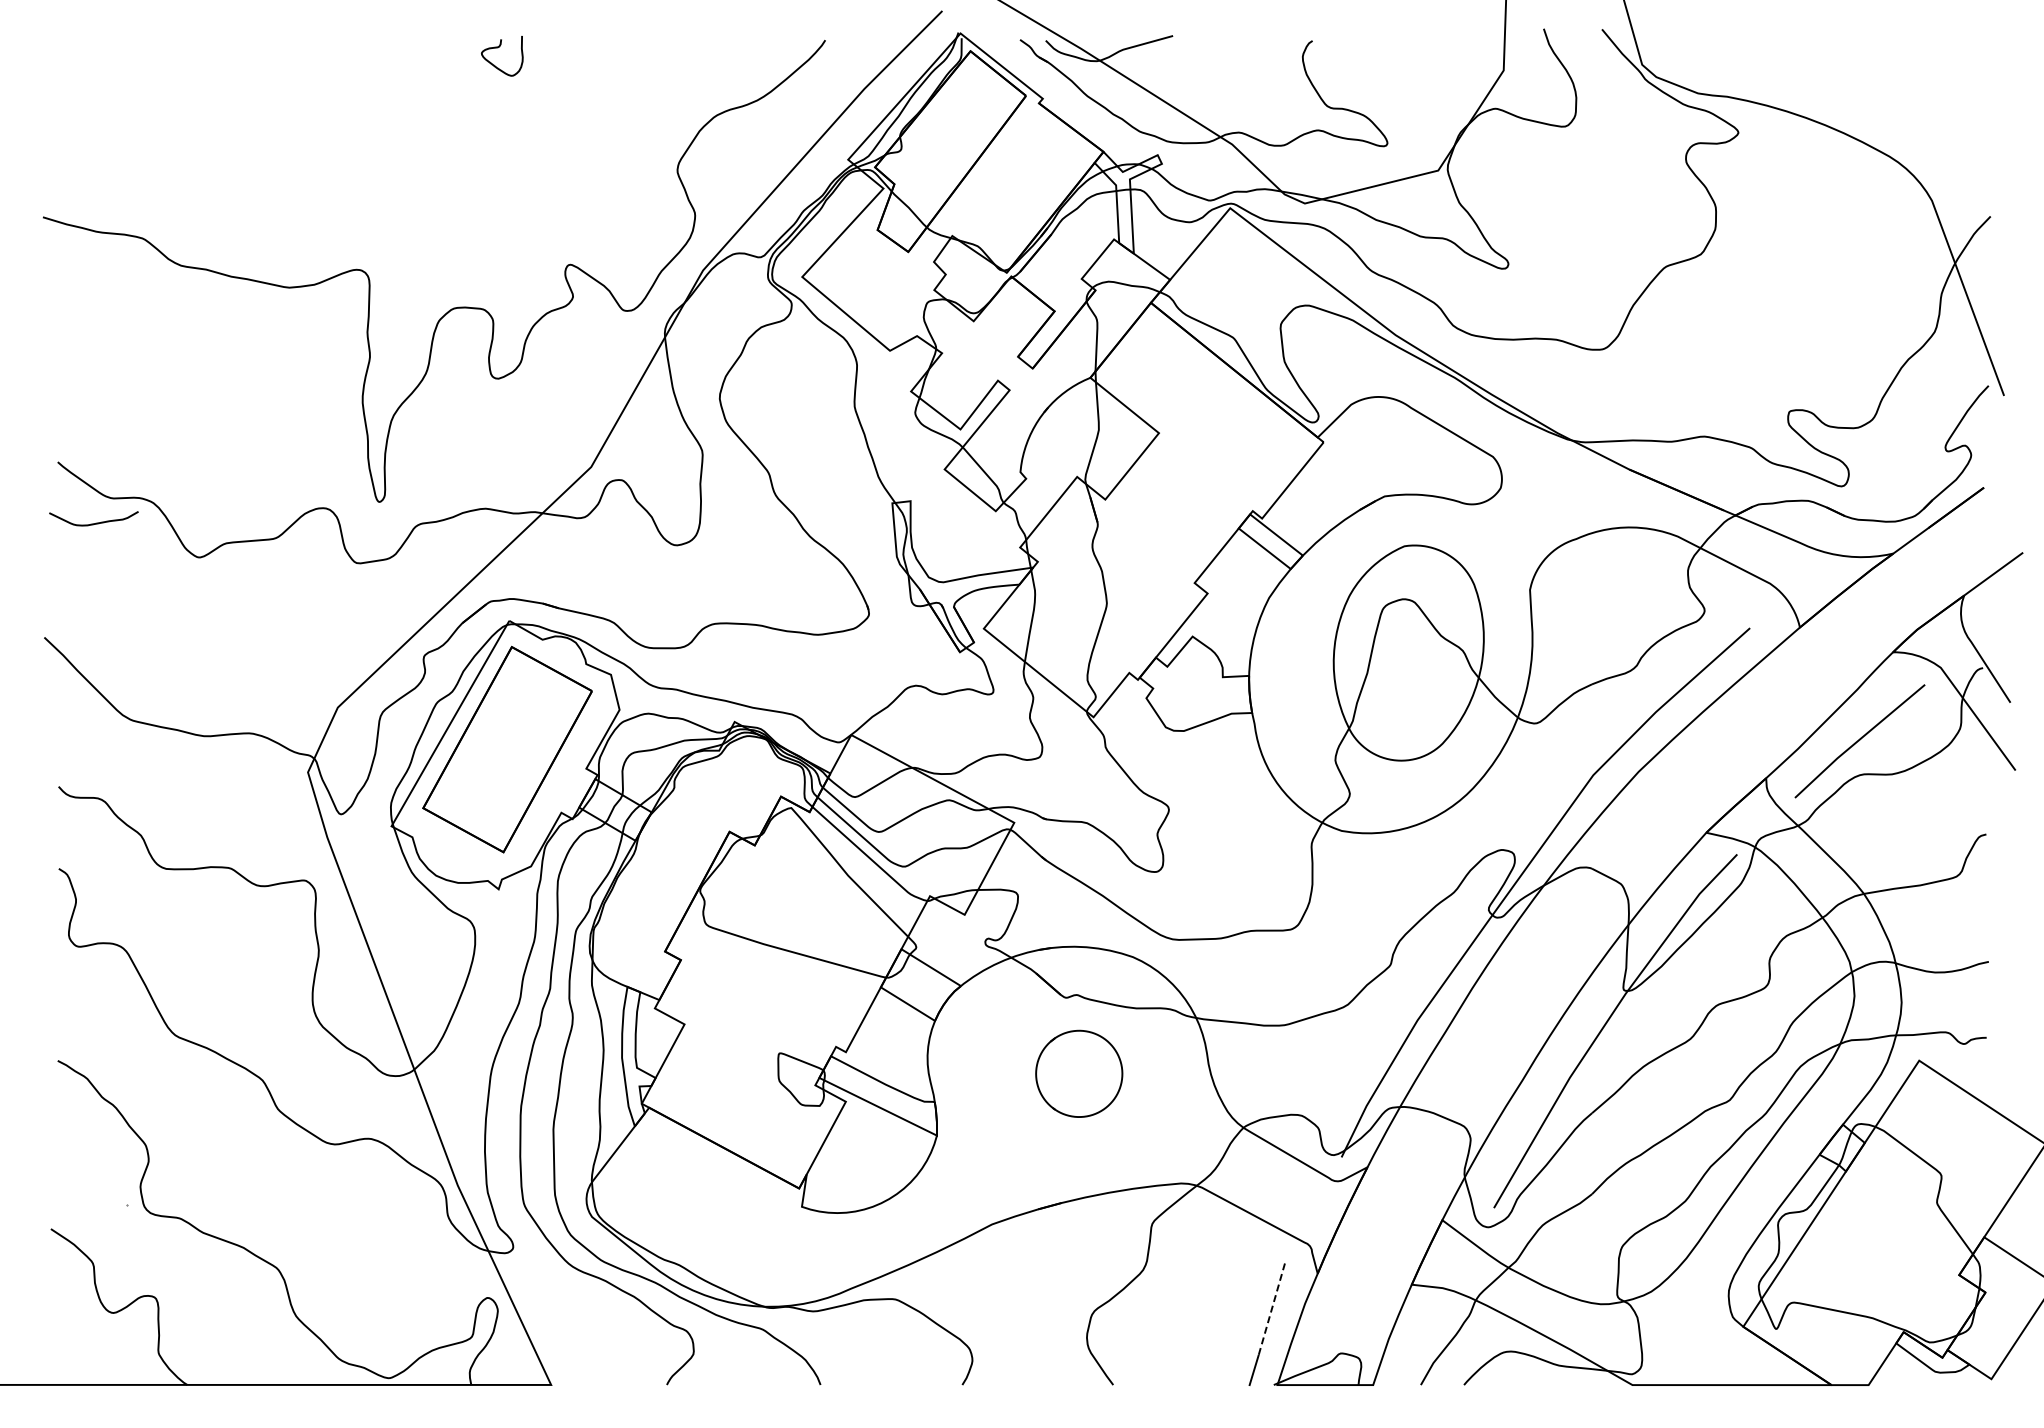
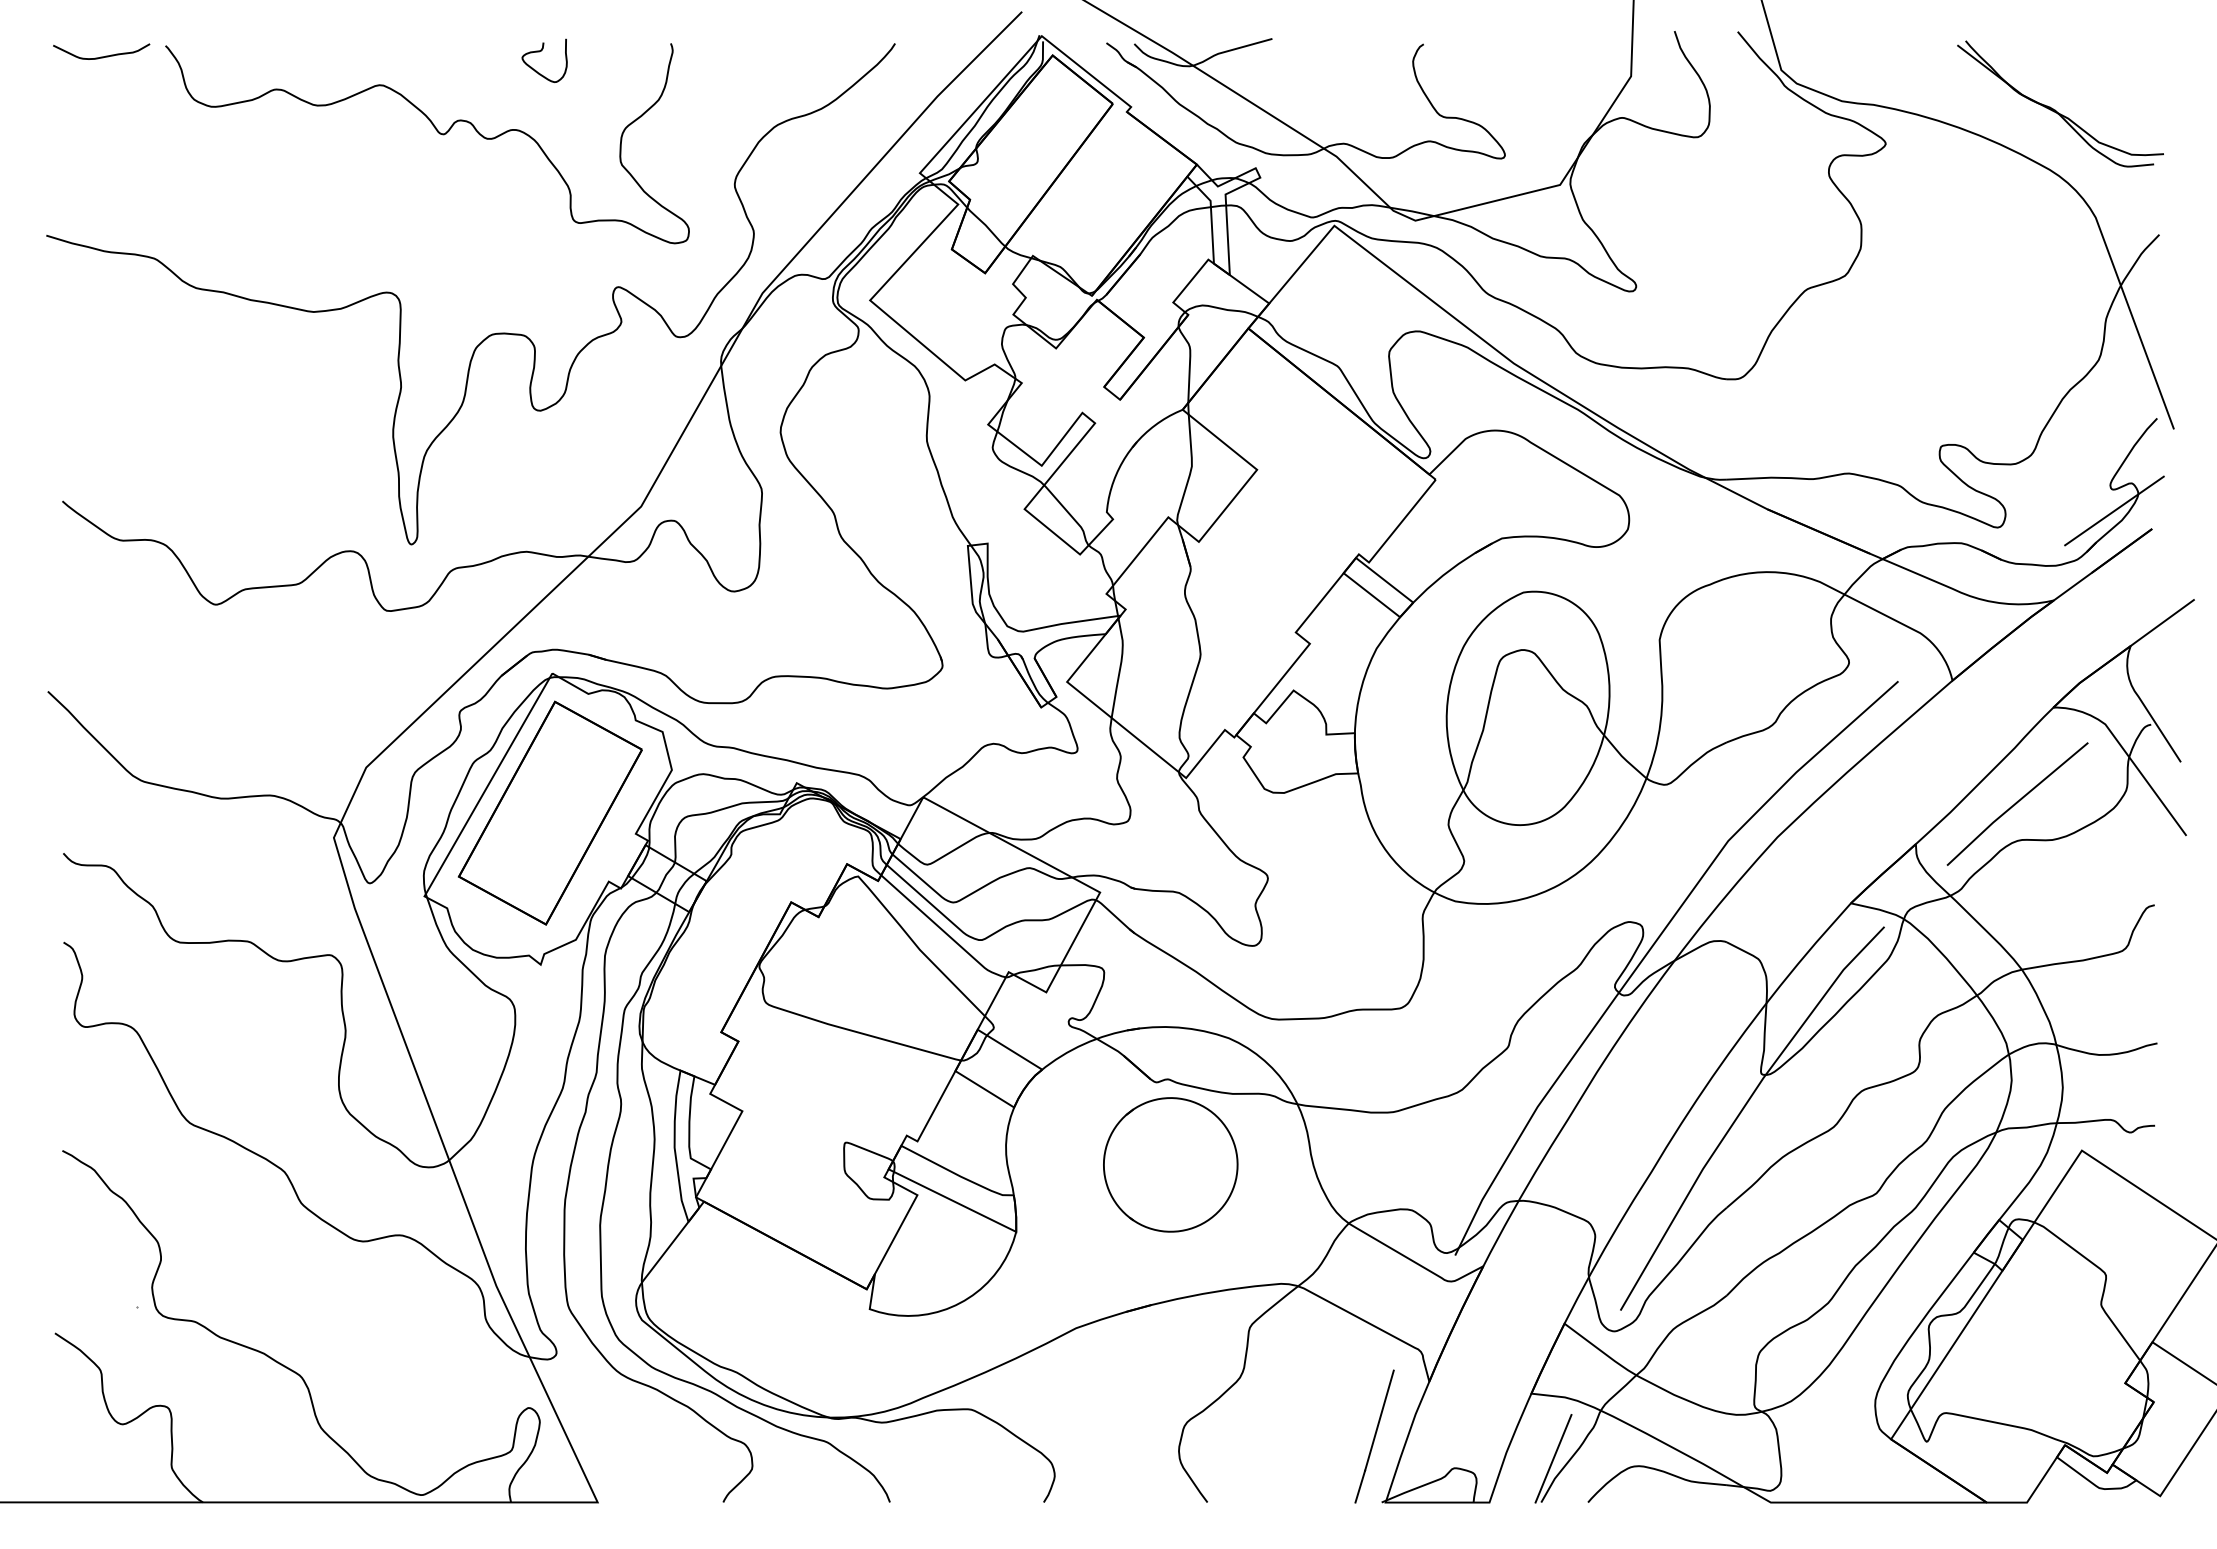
part: (1895, 101) -> (2056, 109), added
curve: (403, 122) -> (437, 132), added
line: (1948, 470) -> (2113, 510), added
curve: (96, 522) -> (104, 55), moved
part: (1078, 1073) -> (1169, 1164), size x1.43
line: (1271, 1310) -> (1379, 1421), dashed -> solid
line: (1431, 1344) -> (1552, 1458), added

